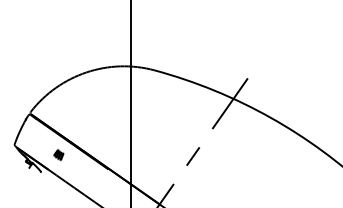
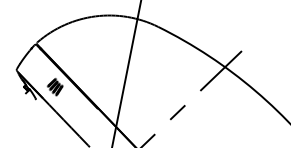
part: (58, 154) -> (55, 86), size x1.67

